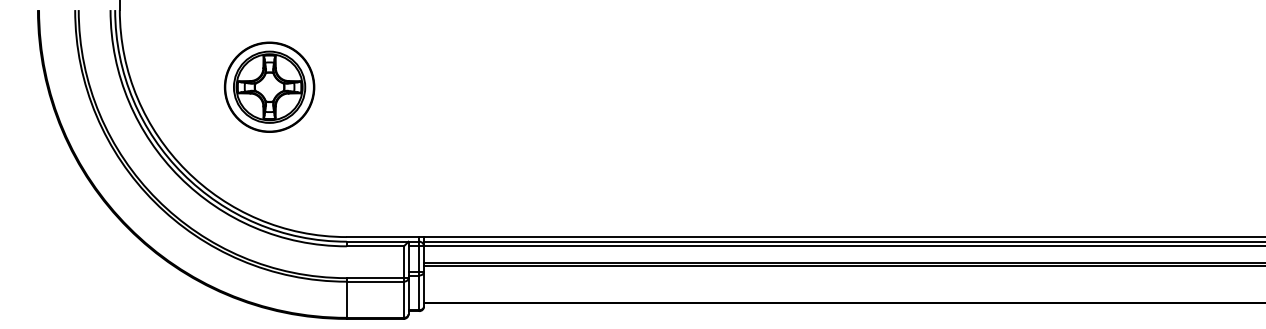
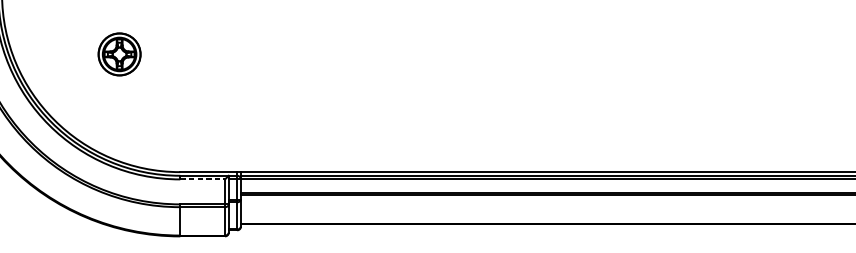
part: (269, 86) -> (119, 53), size x0.6
line: (375, 246) -> (202, 179), solid -> dashed

